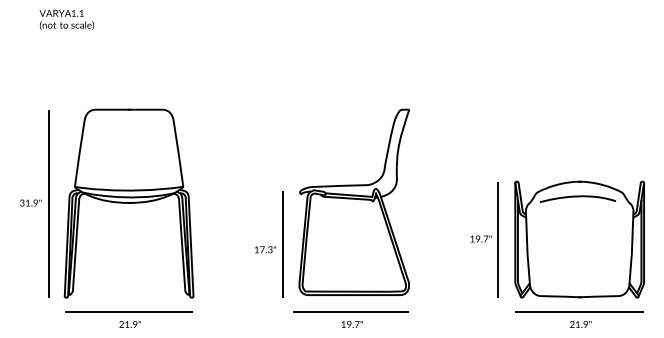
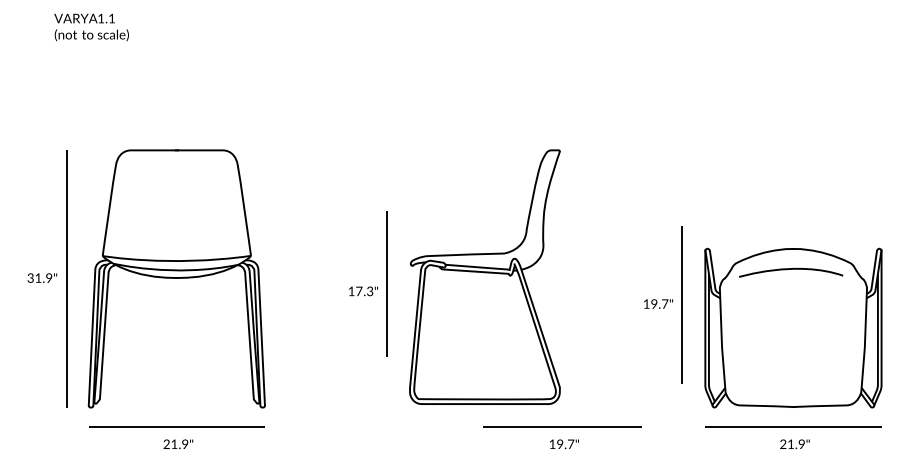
part: (484, 239) -> (663, 304), moved
part: (269, 244) -> (368, 284), moved
part: (350, 319) -> (561, 437), moved

